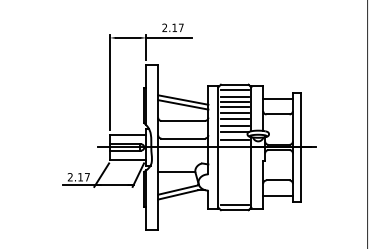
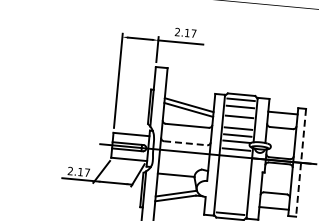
line: (234, 102) -> (239, 112), removed
line: (234, 113) -> (238, 123), removed
line: (183, 138) -> (185, 143), solid -> dashed
line: (300, 147) -> (300, 162), solid -> dashed

